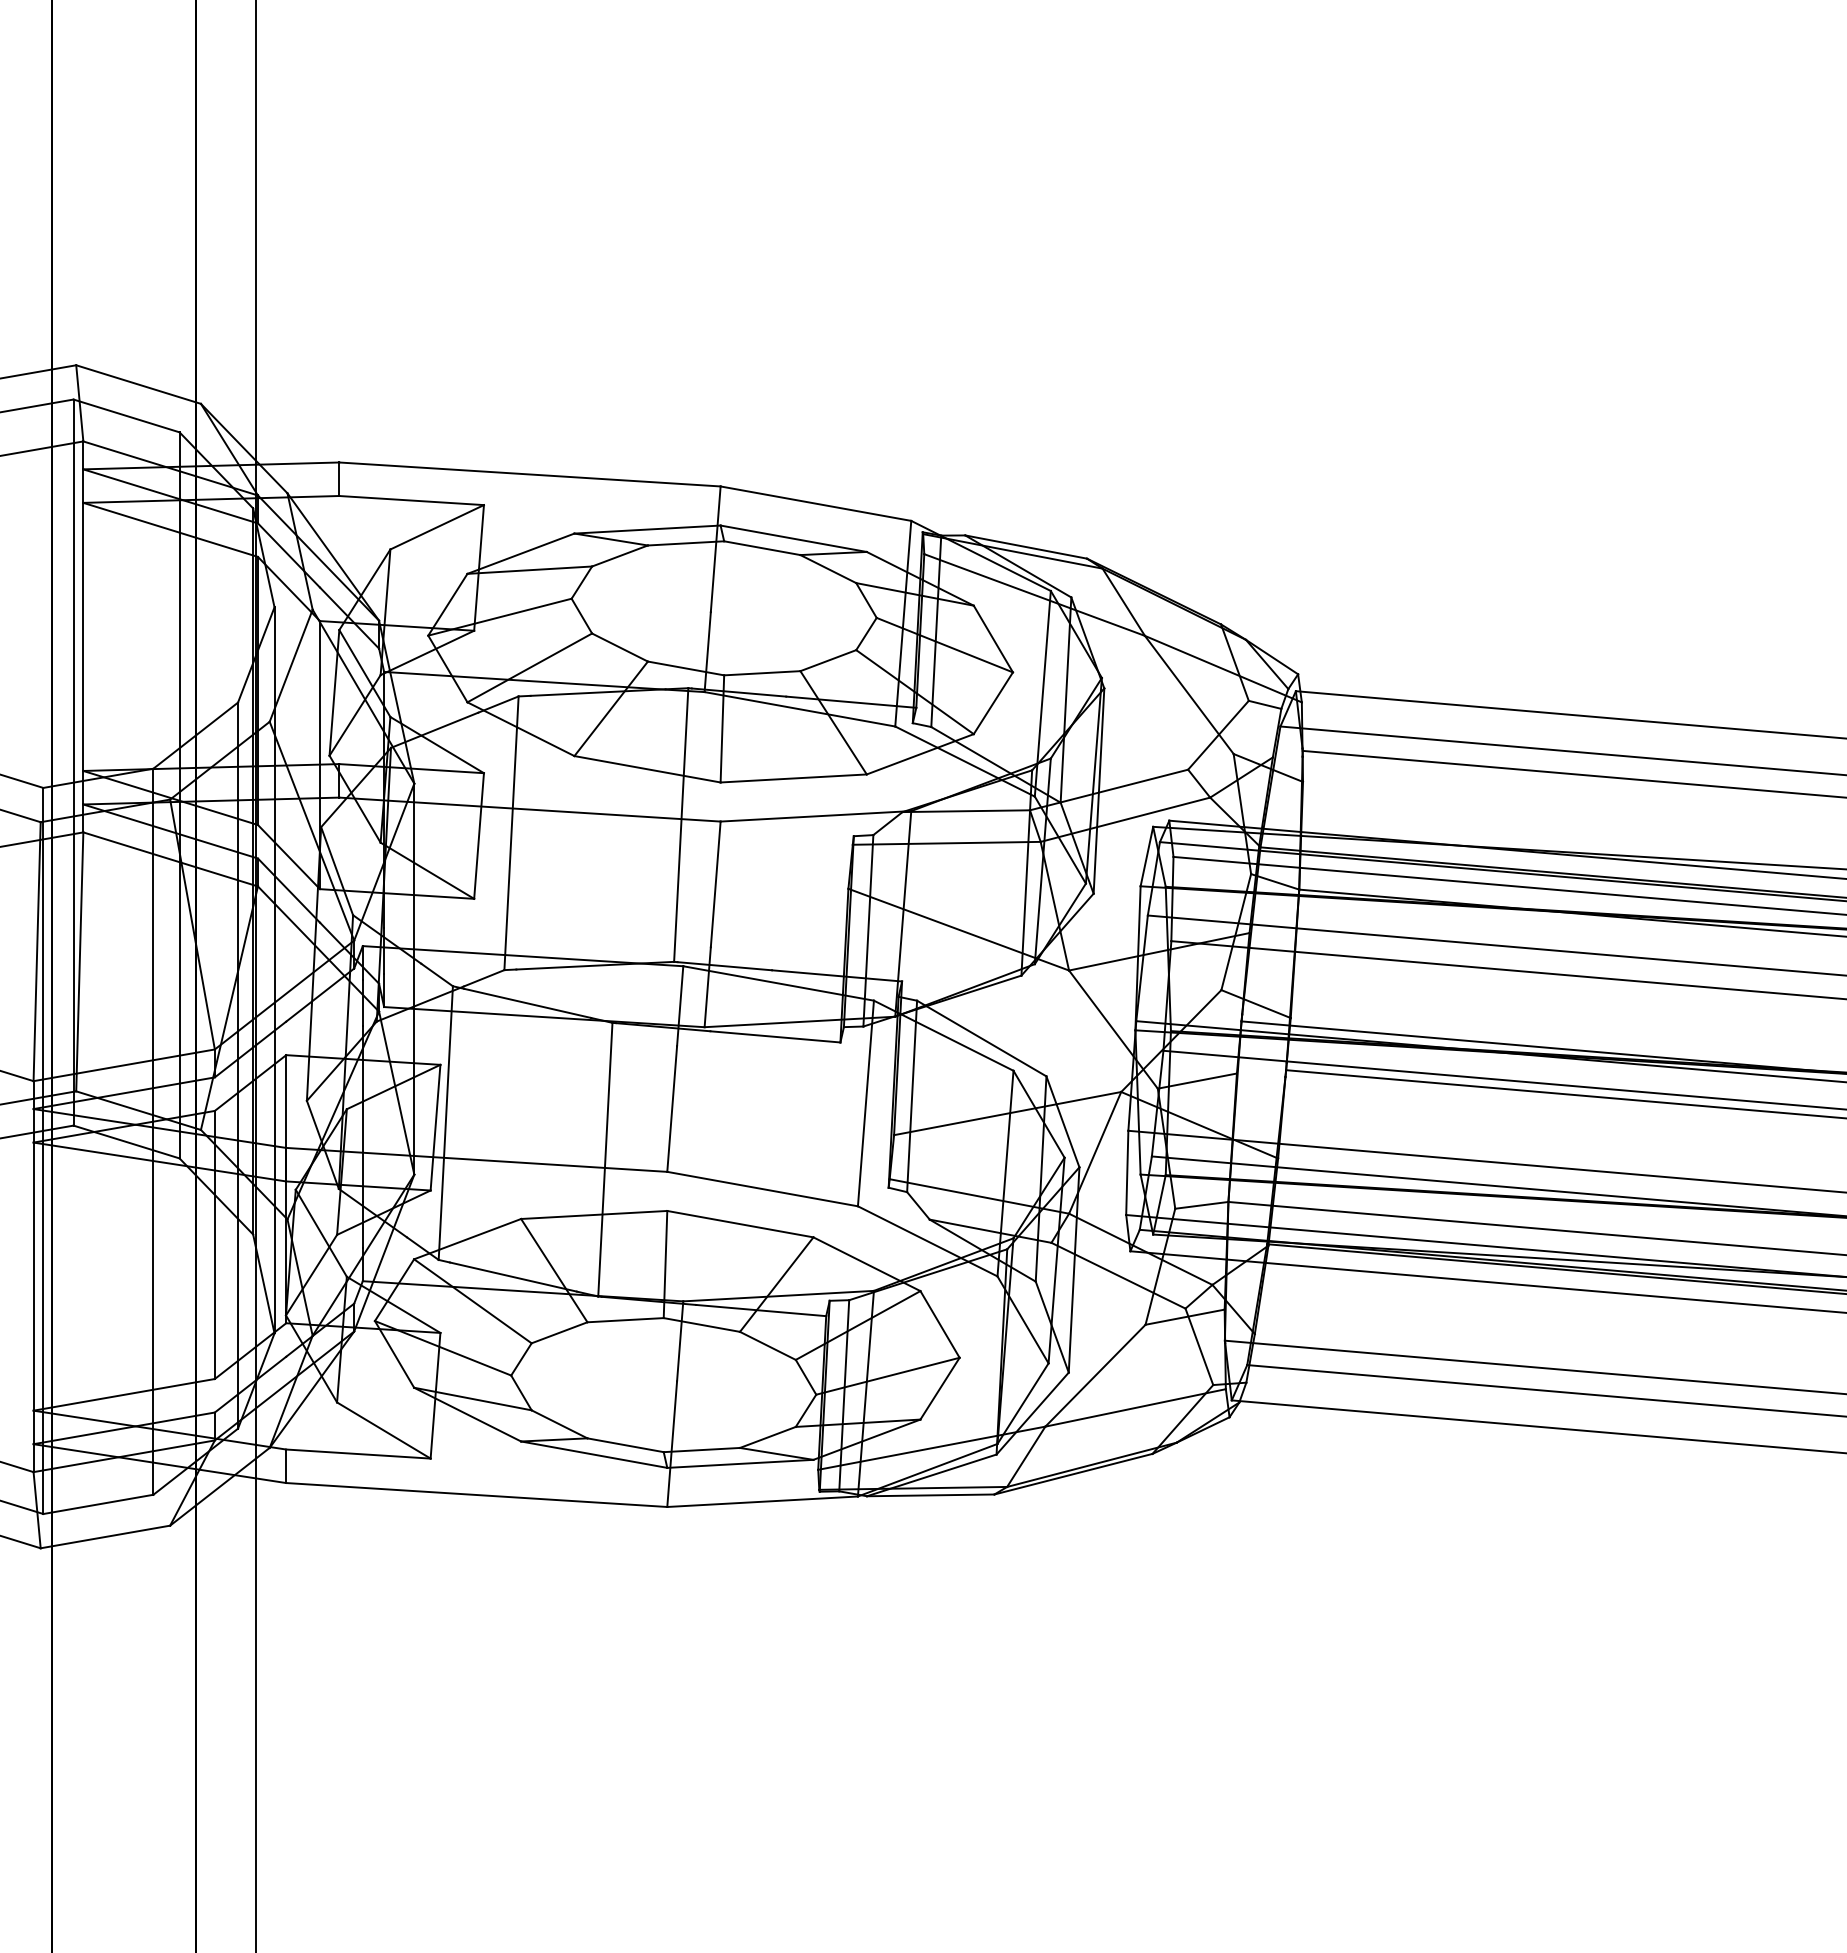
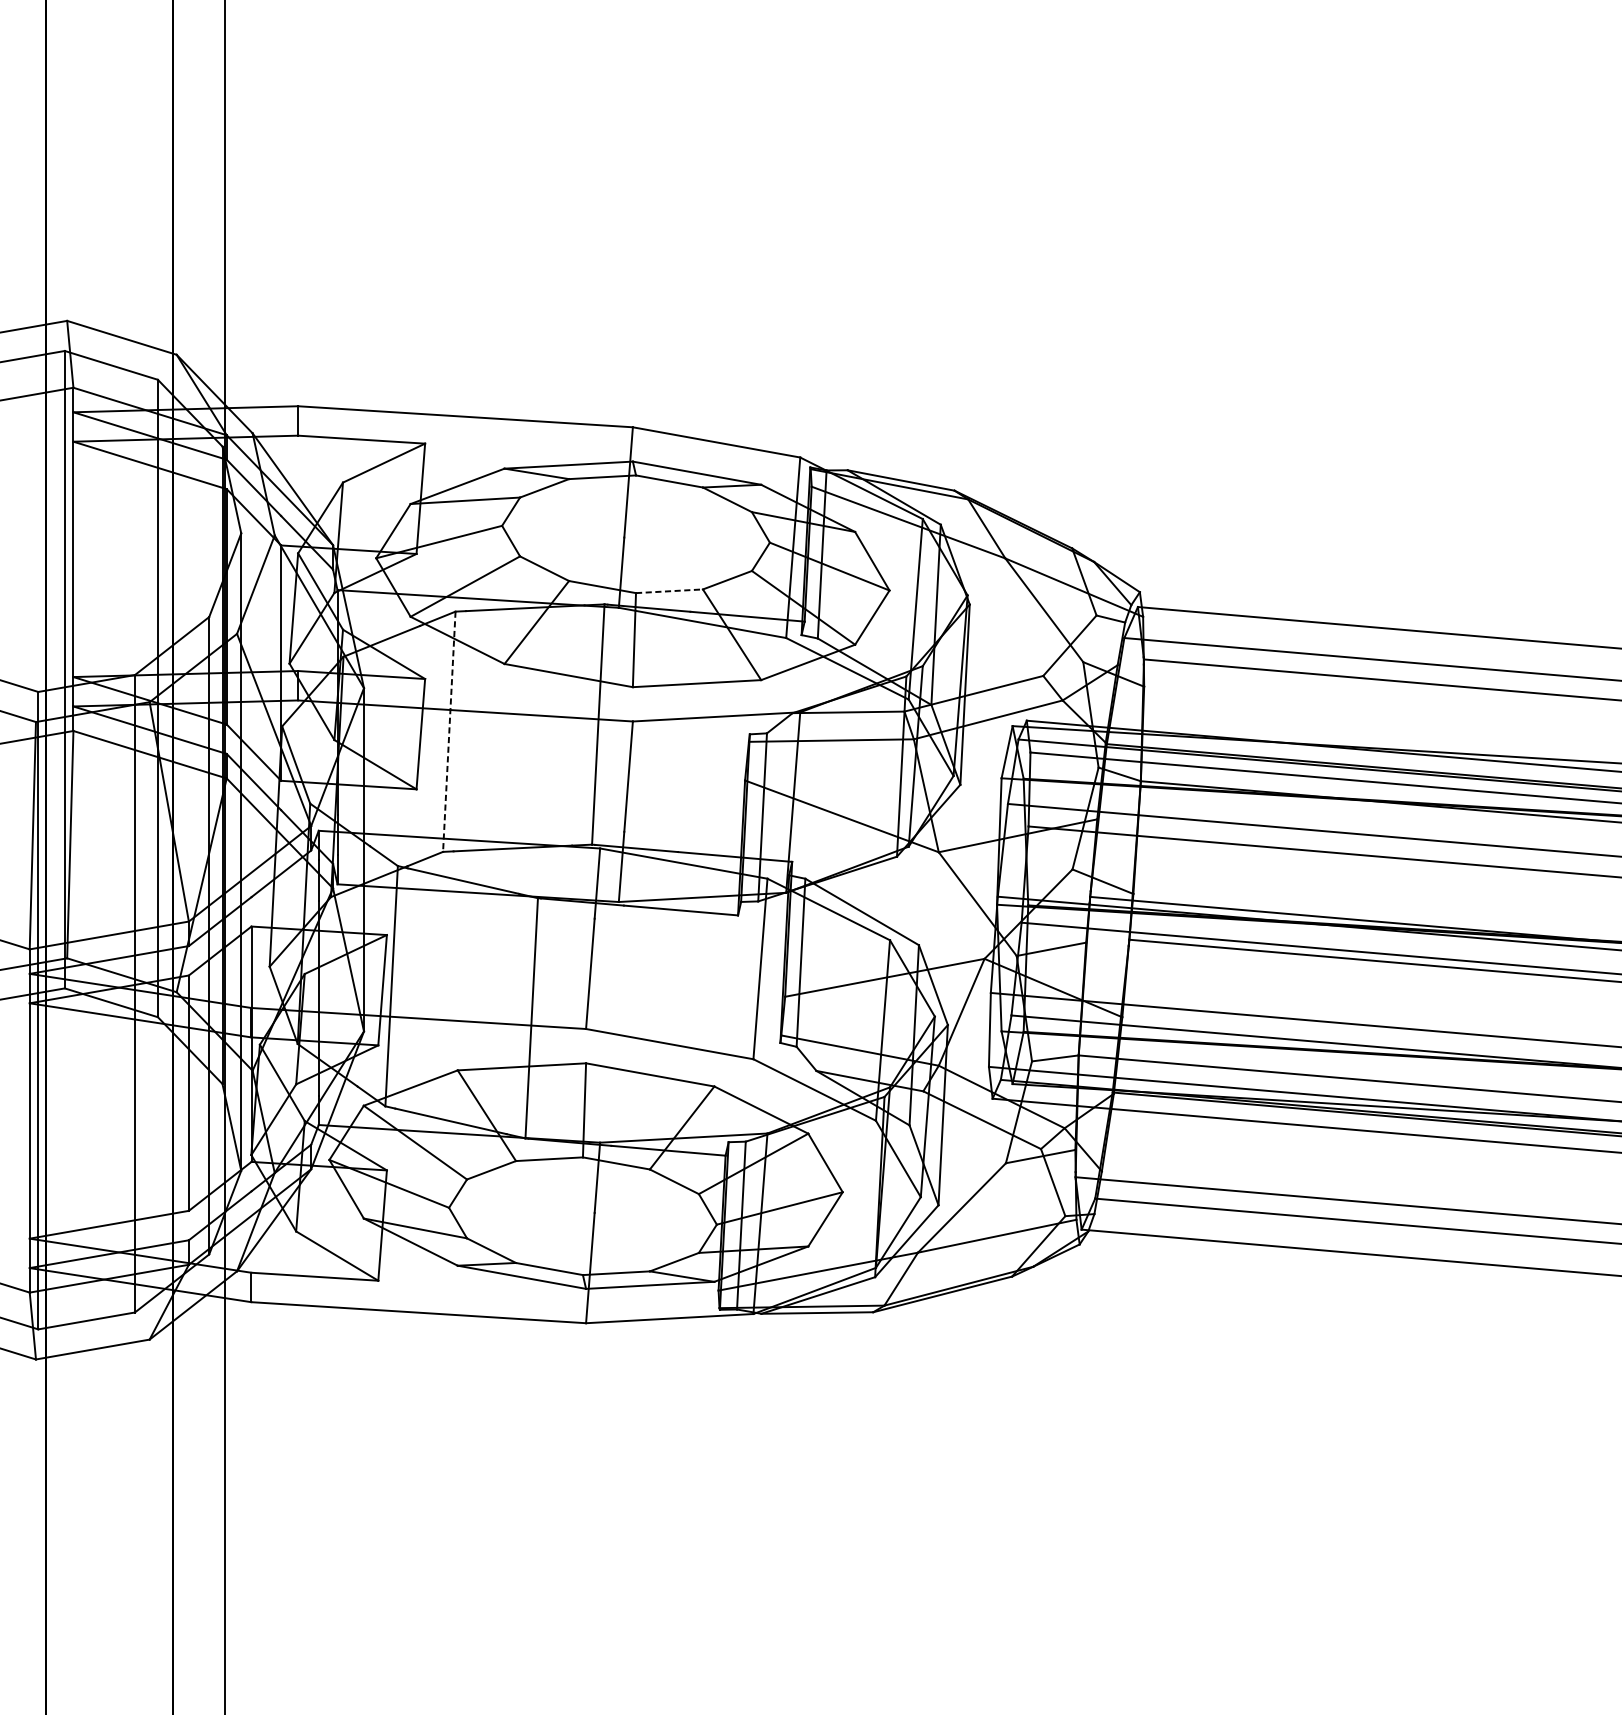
line: (762, 673) -> (669, 591), solid -> dashed
line: (511, 833) -> (449, 731), solid -> dashed

